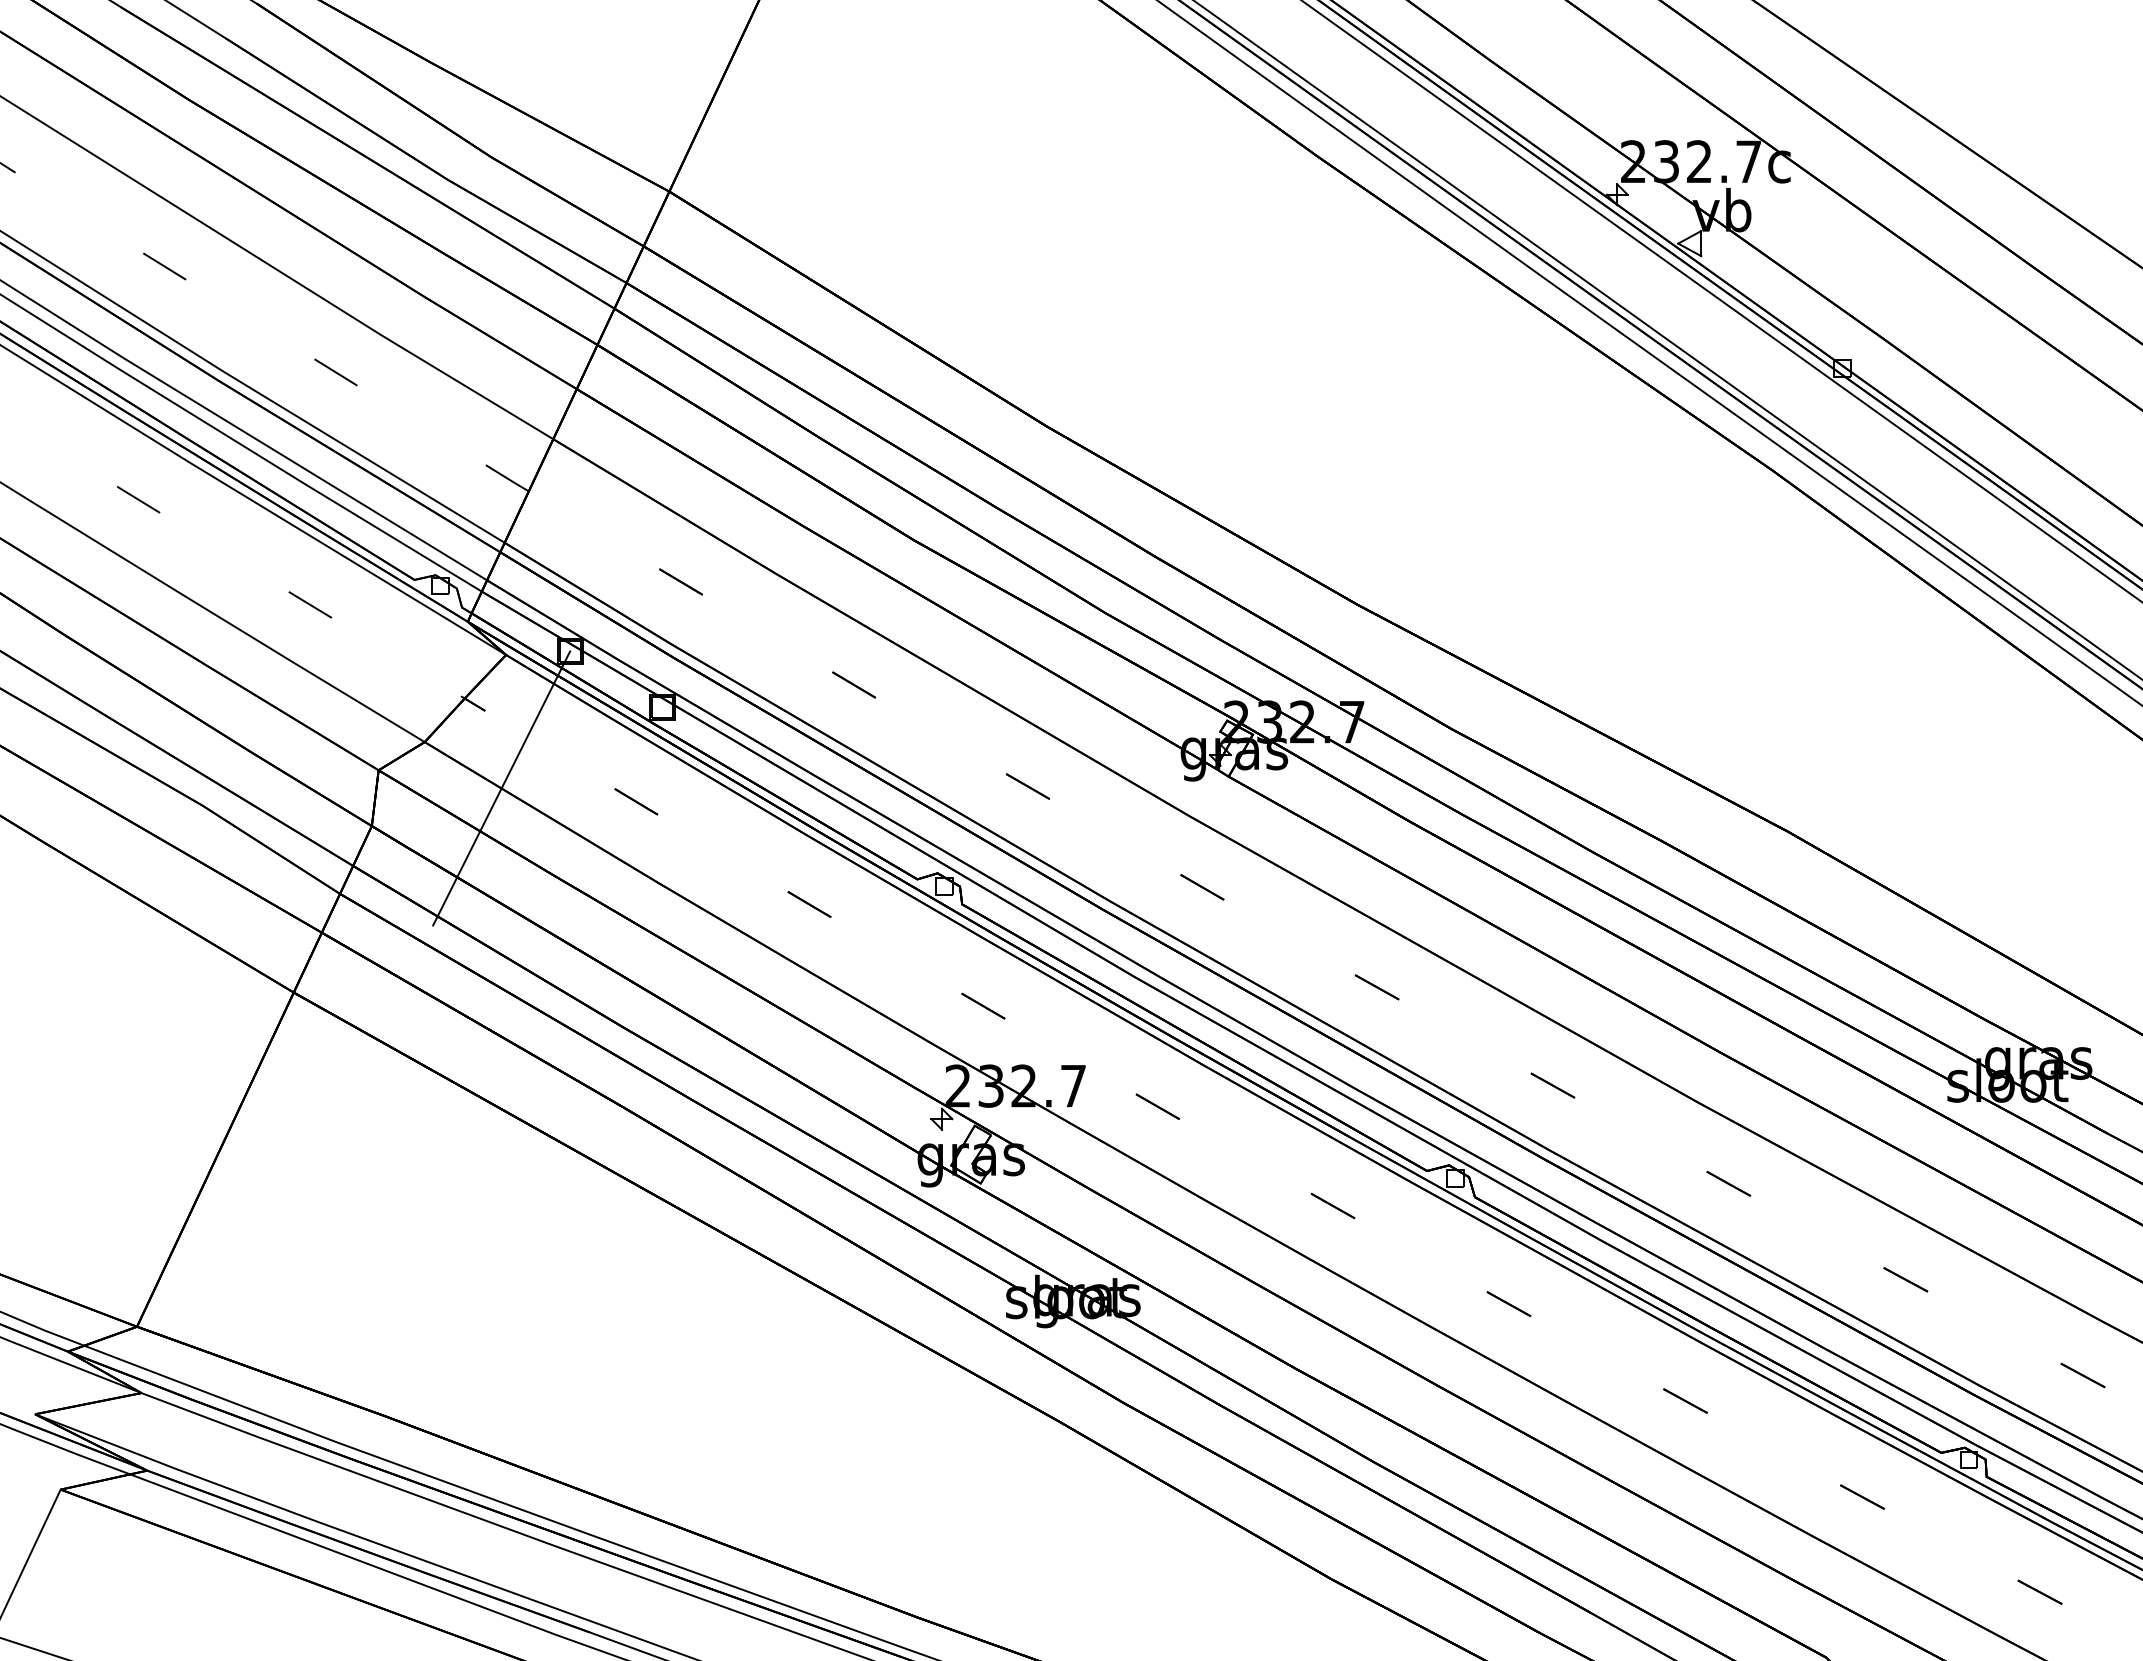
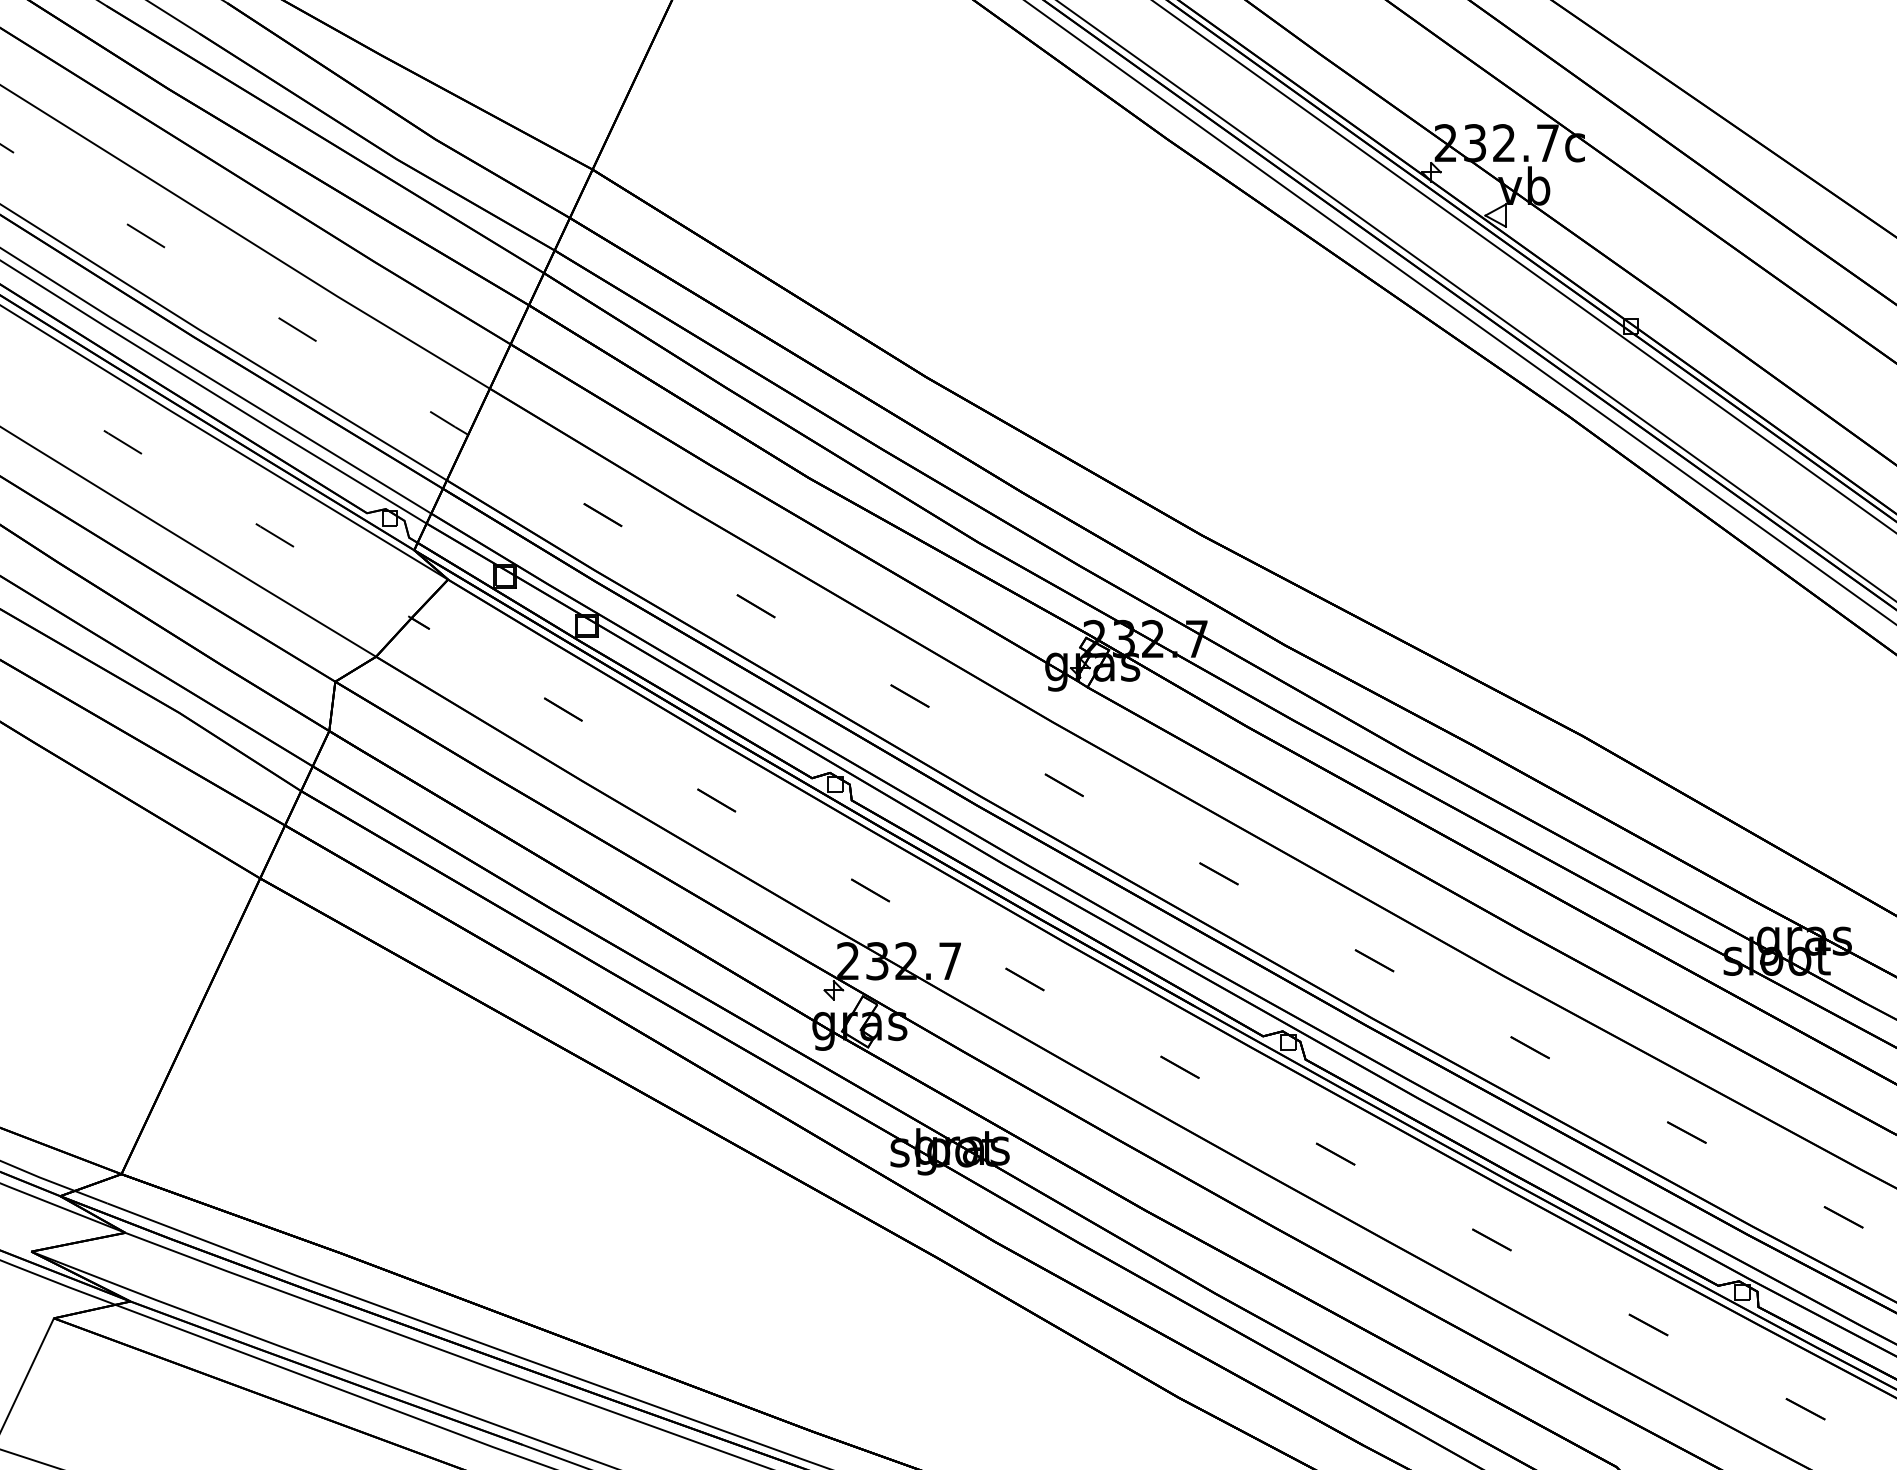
line: (501, 788) -> (444, 697), removed

